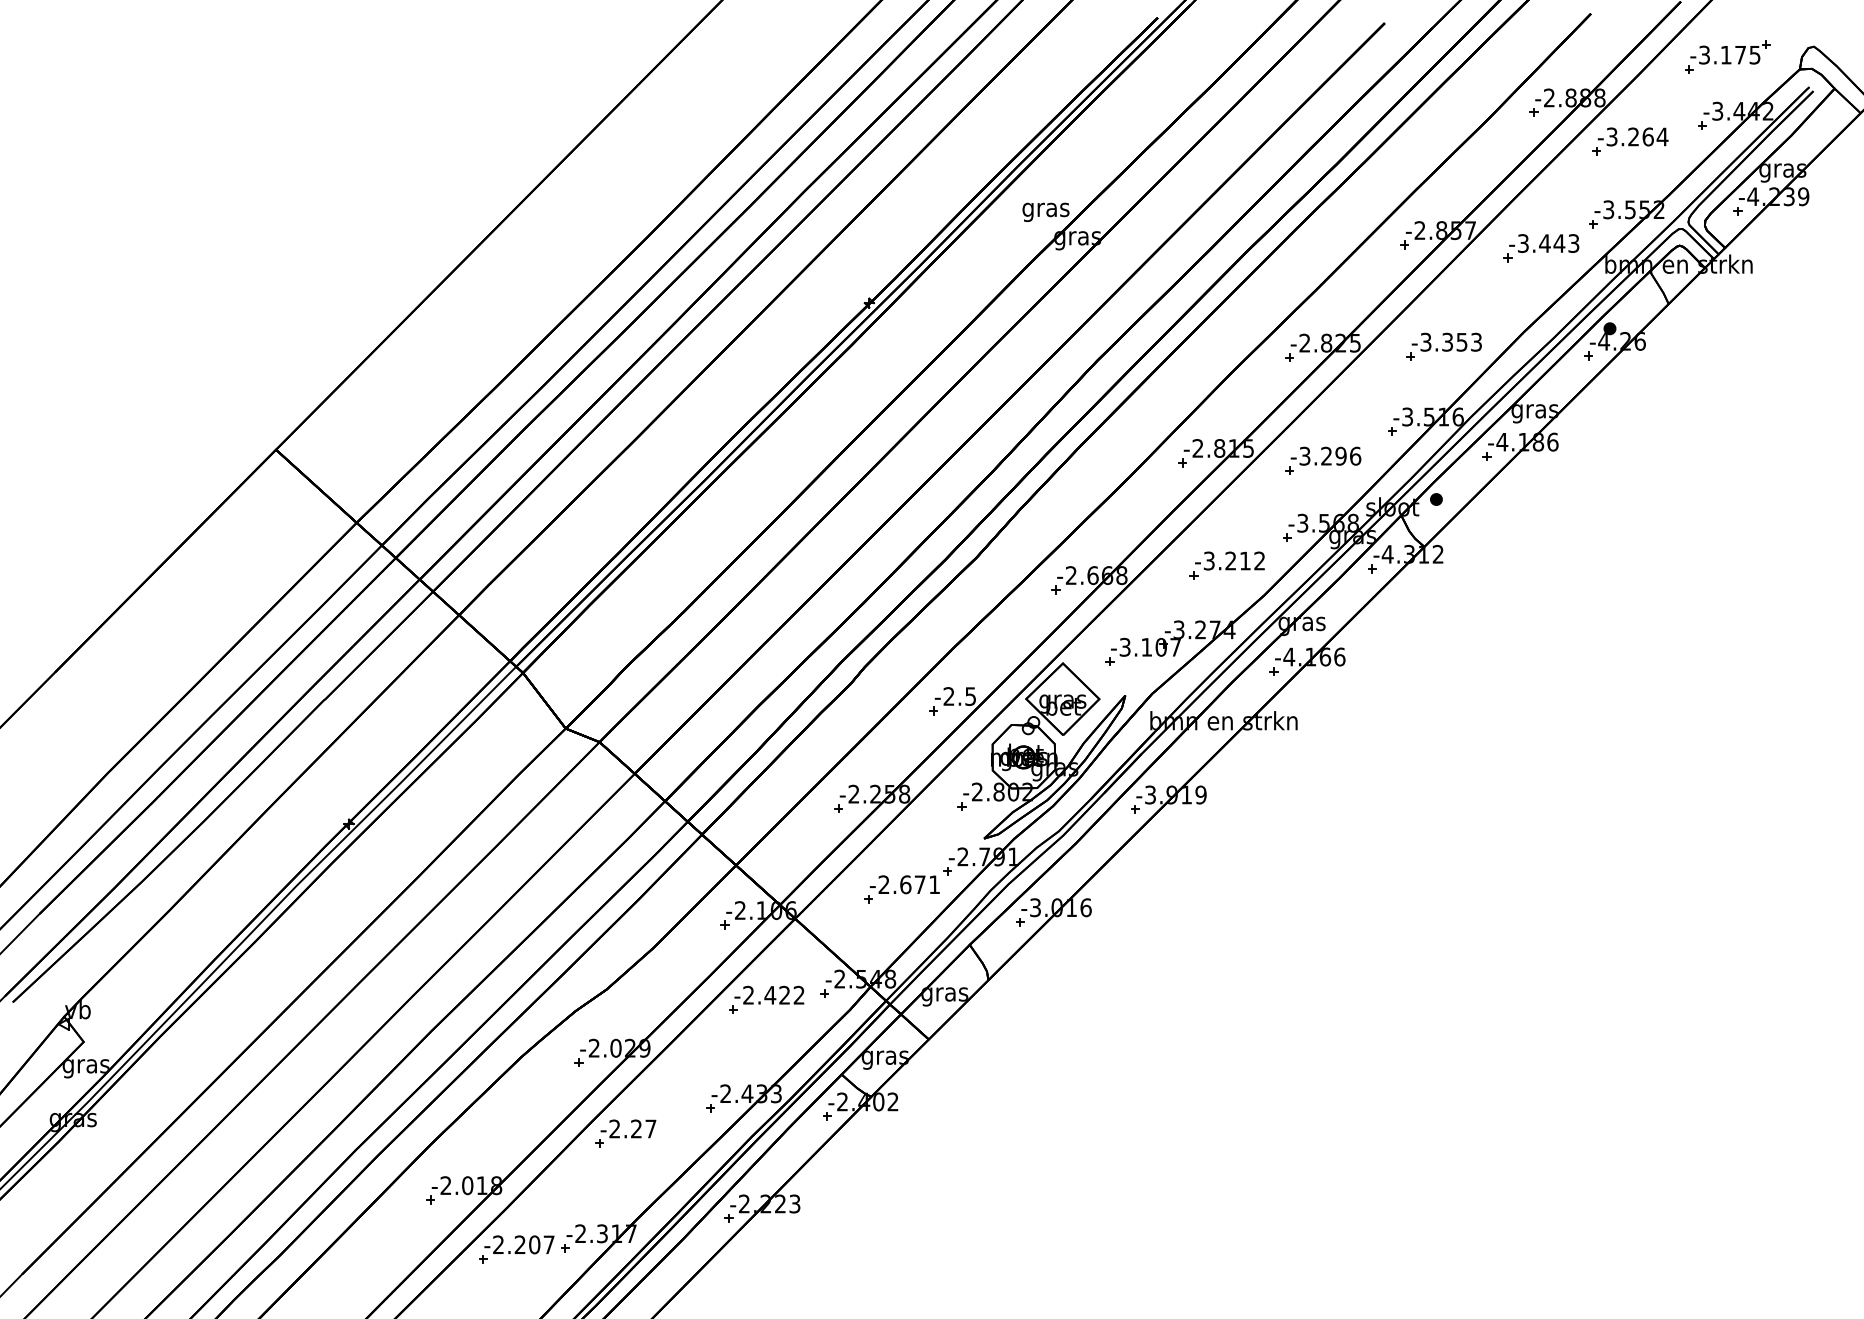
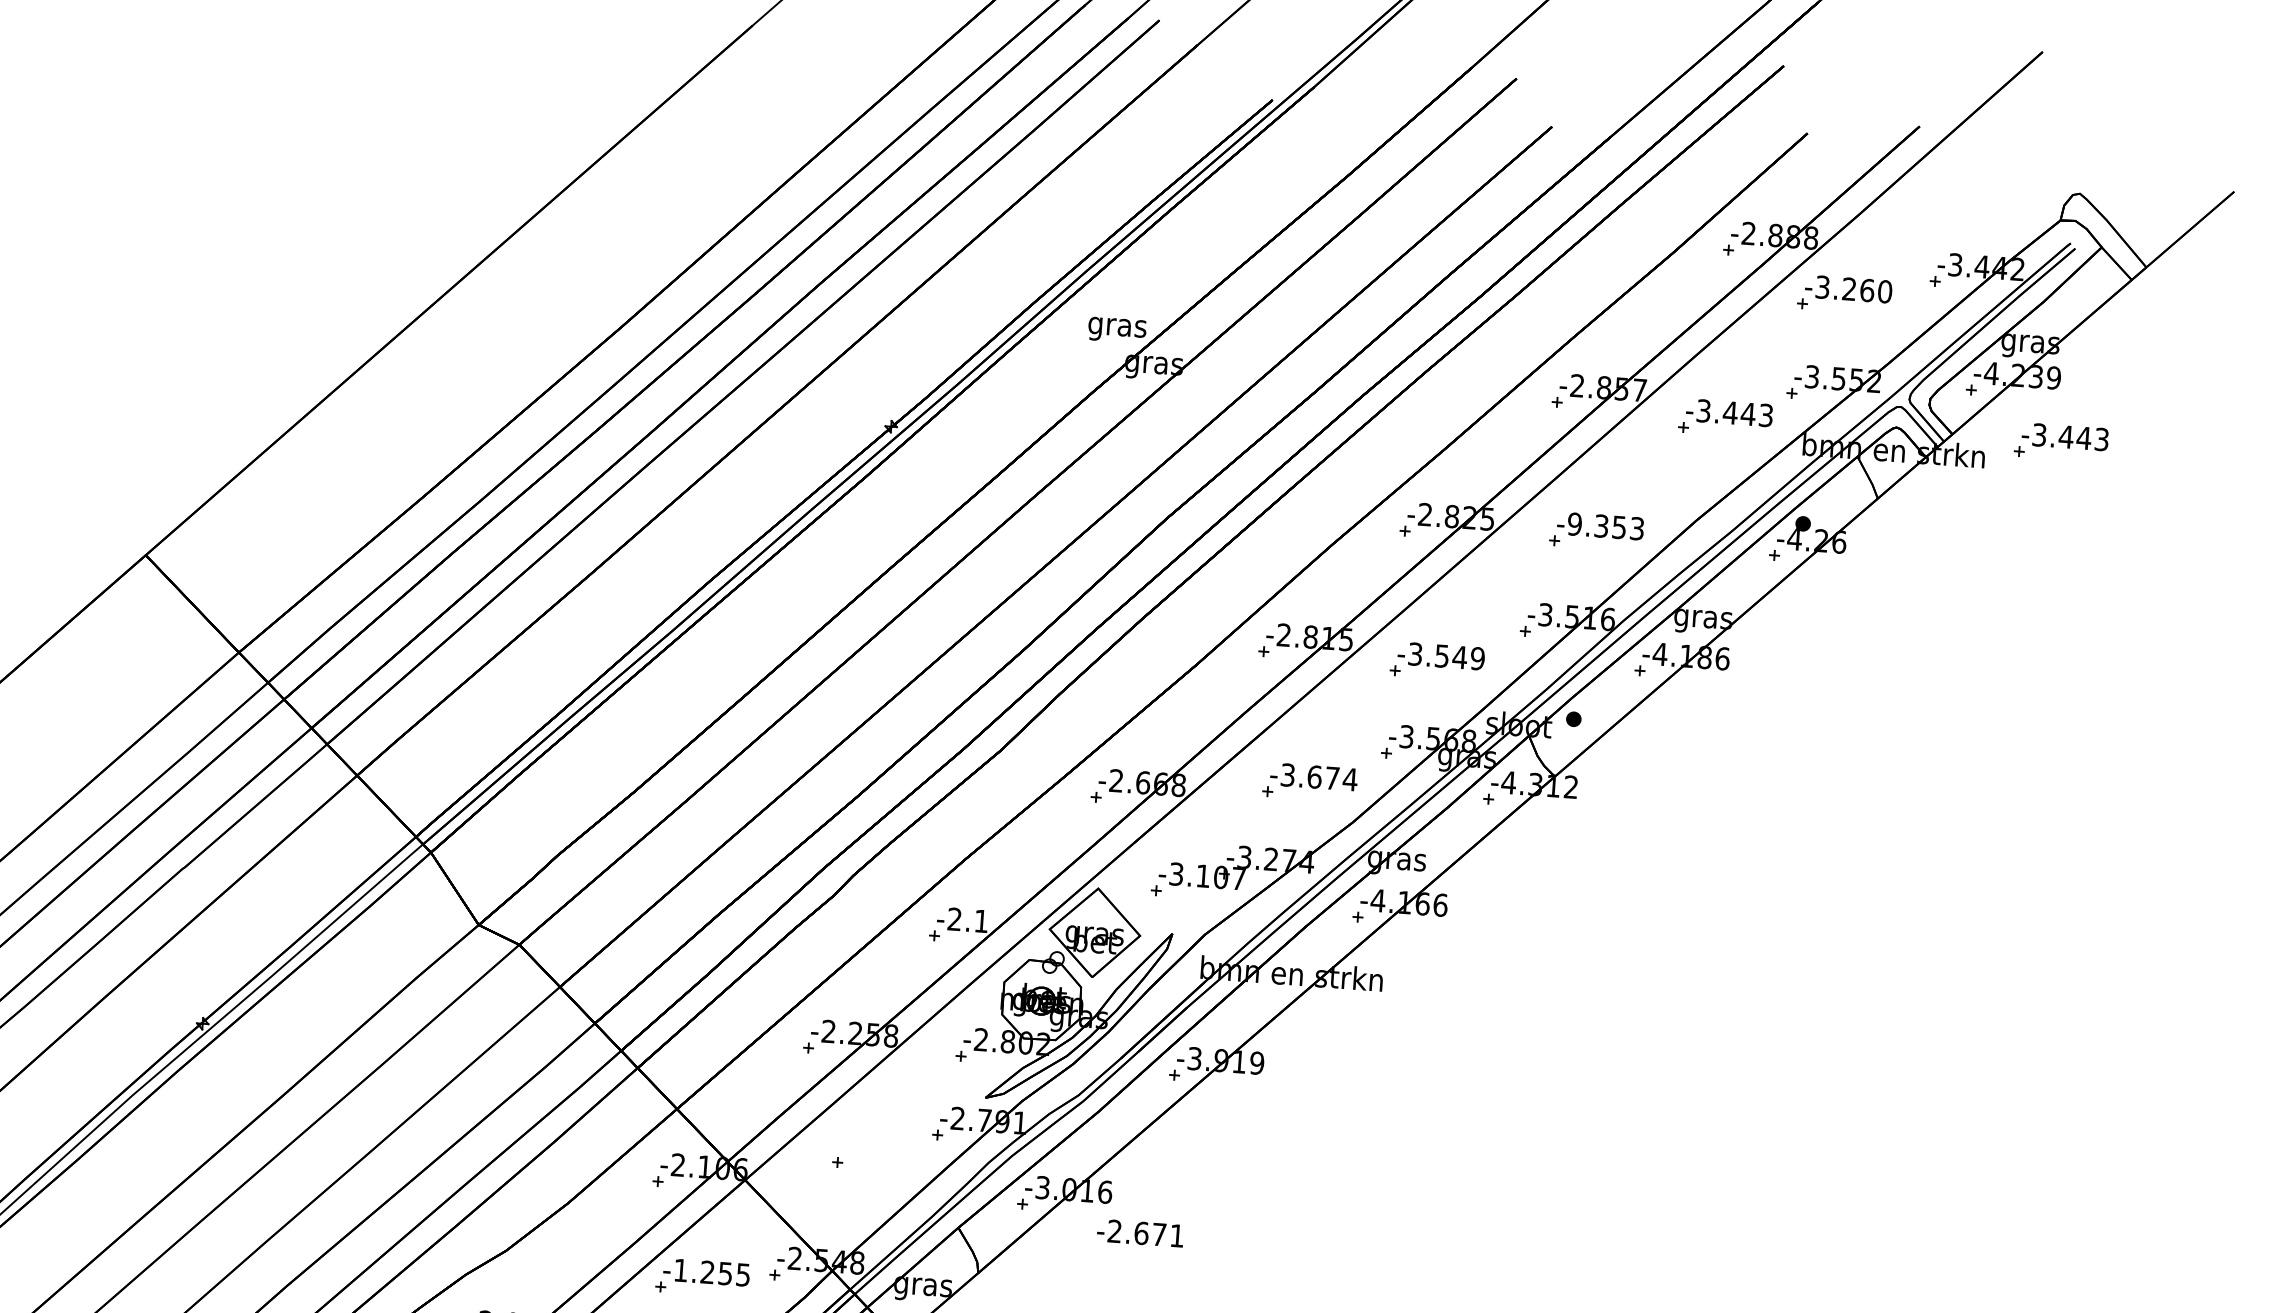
part: (1727, 56) -> (1972, 198), removed
text: (1662, 136) -> (1885, 291), -3.264 -> -3.260
part: (1813, 248) -> (2061, 442), added
text: (1425, 342) -> (1574, 524), -3.353 -> -9.353
text: (1341, 455) -> (1460, 656), -3.296 -> -3.549
text: (1245, 560) -> (1332, 777), -3.212 -> -3.674
text: (970, 696) -> (981, 921), -2.5 -> -2.1
text: (904, 884) -> (1140, 1232), moved
text: (773, 994) -> (711, 1271), -2.422 -> -1.255

